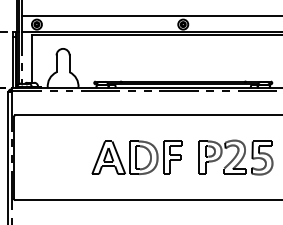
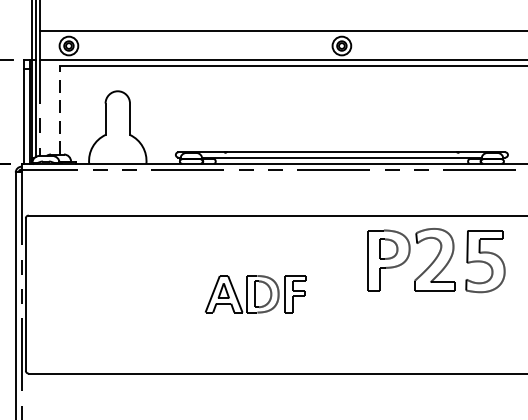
line: (32, 59) -> (60, 111), solid -> dashed
part: (136, 157) -> (254, 293), size x0.6
part: (235, 157) -> (435, 260), moved

